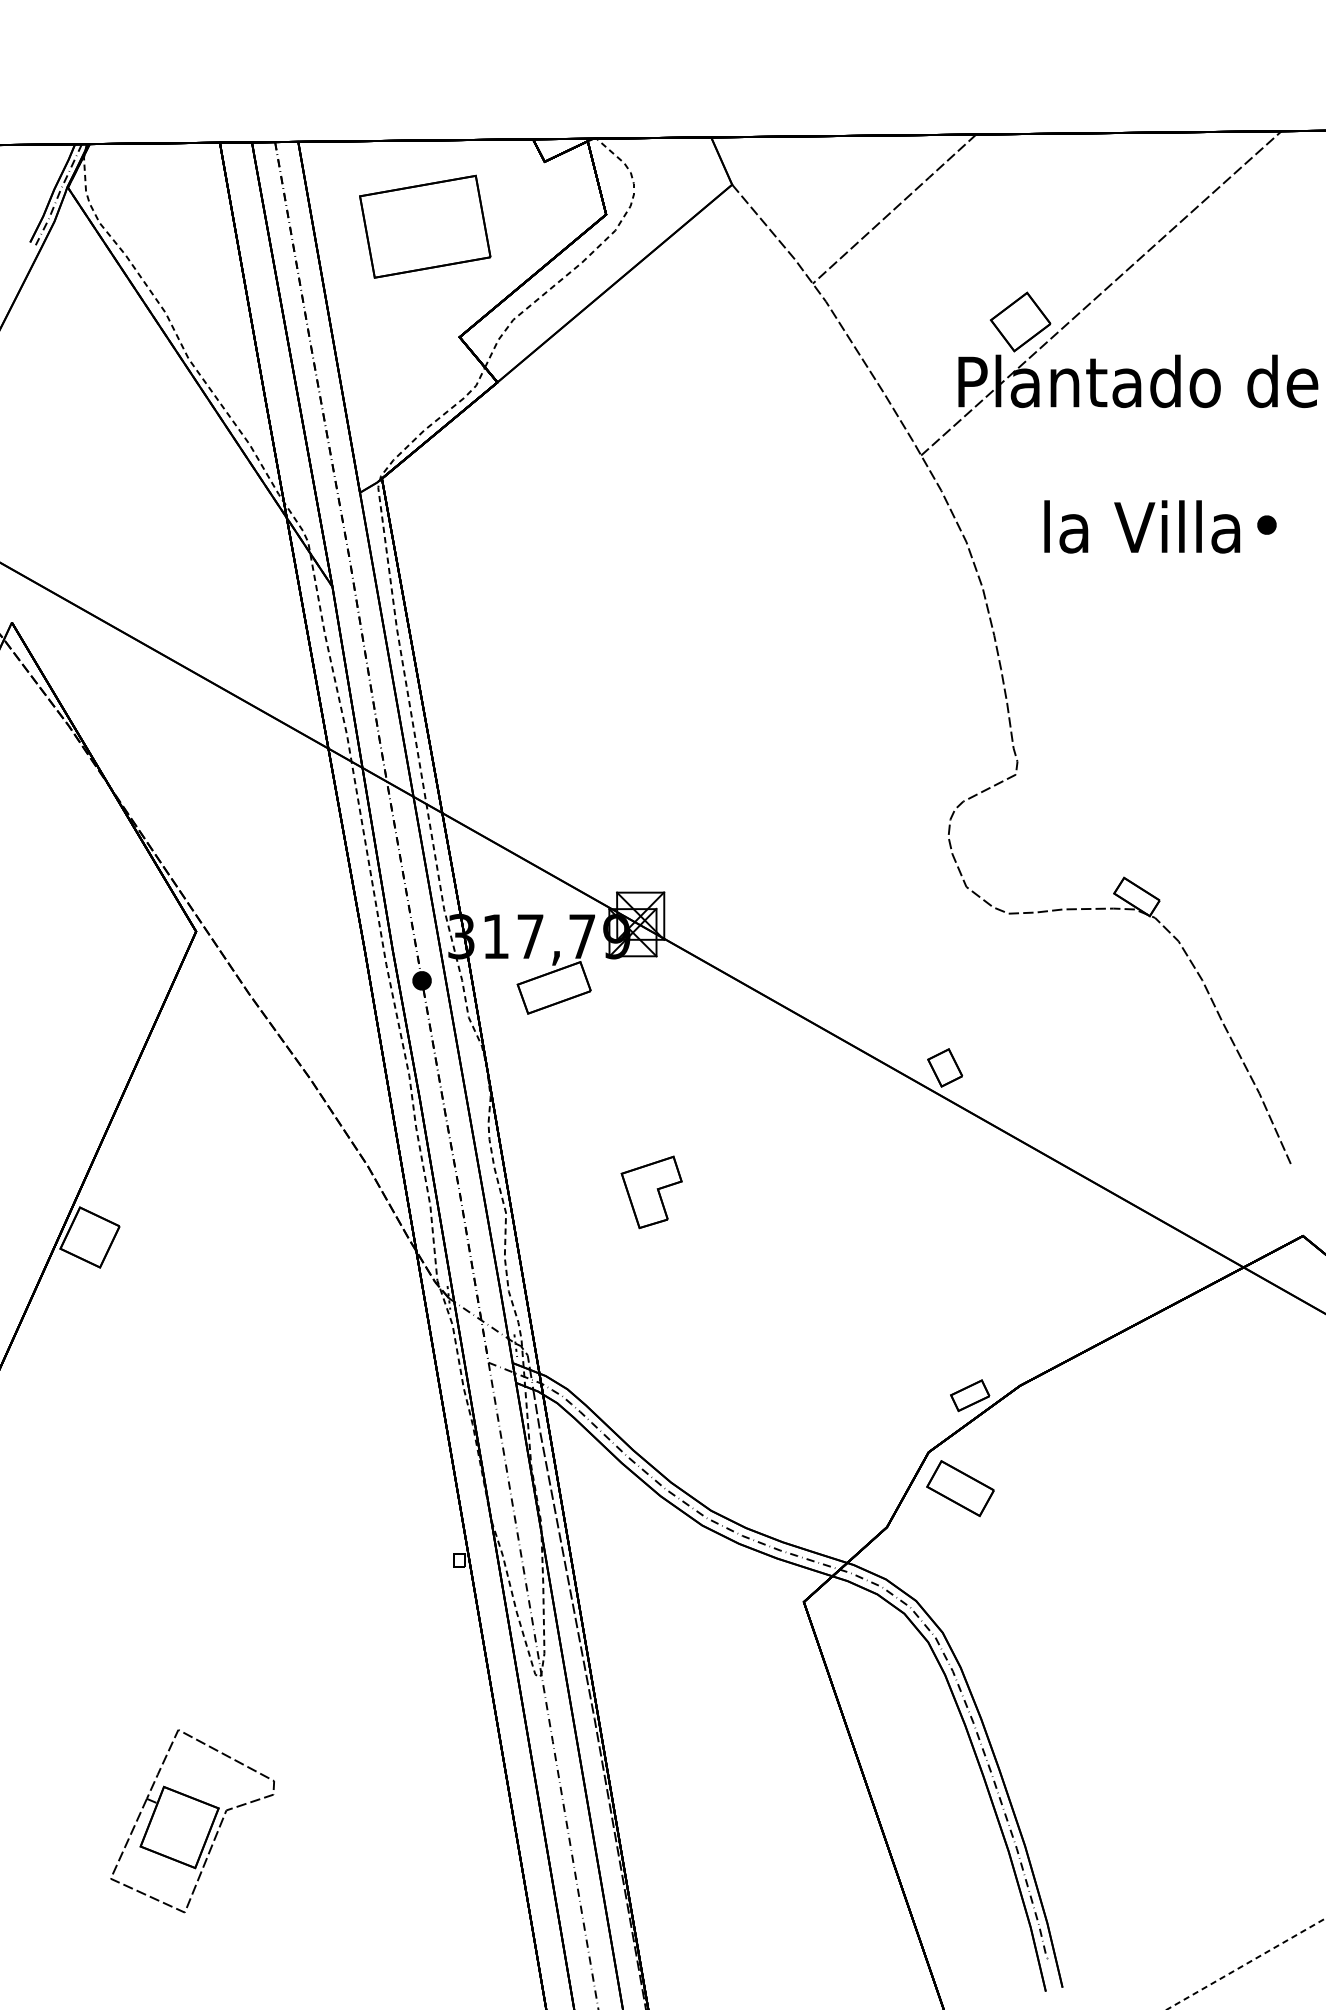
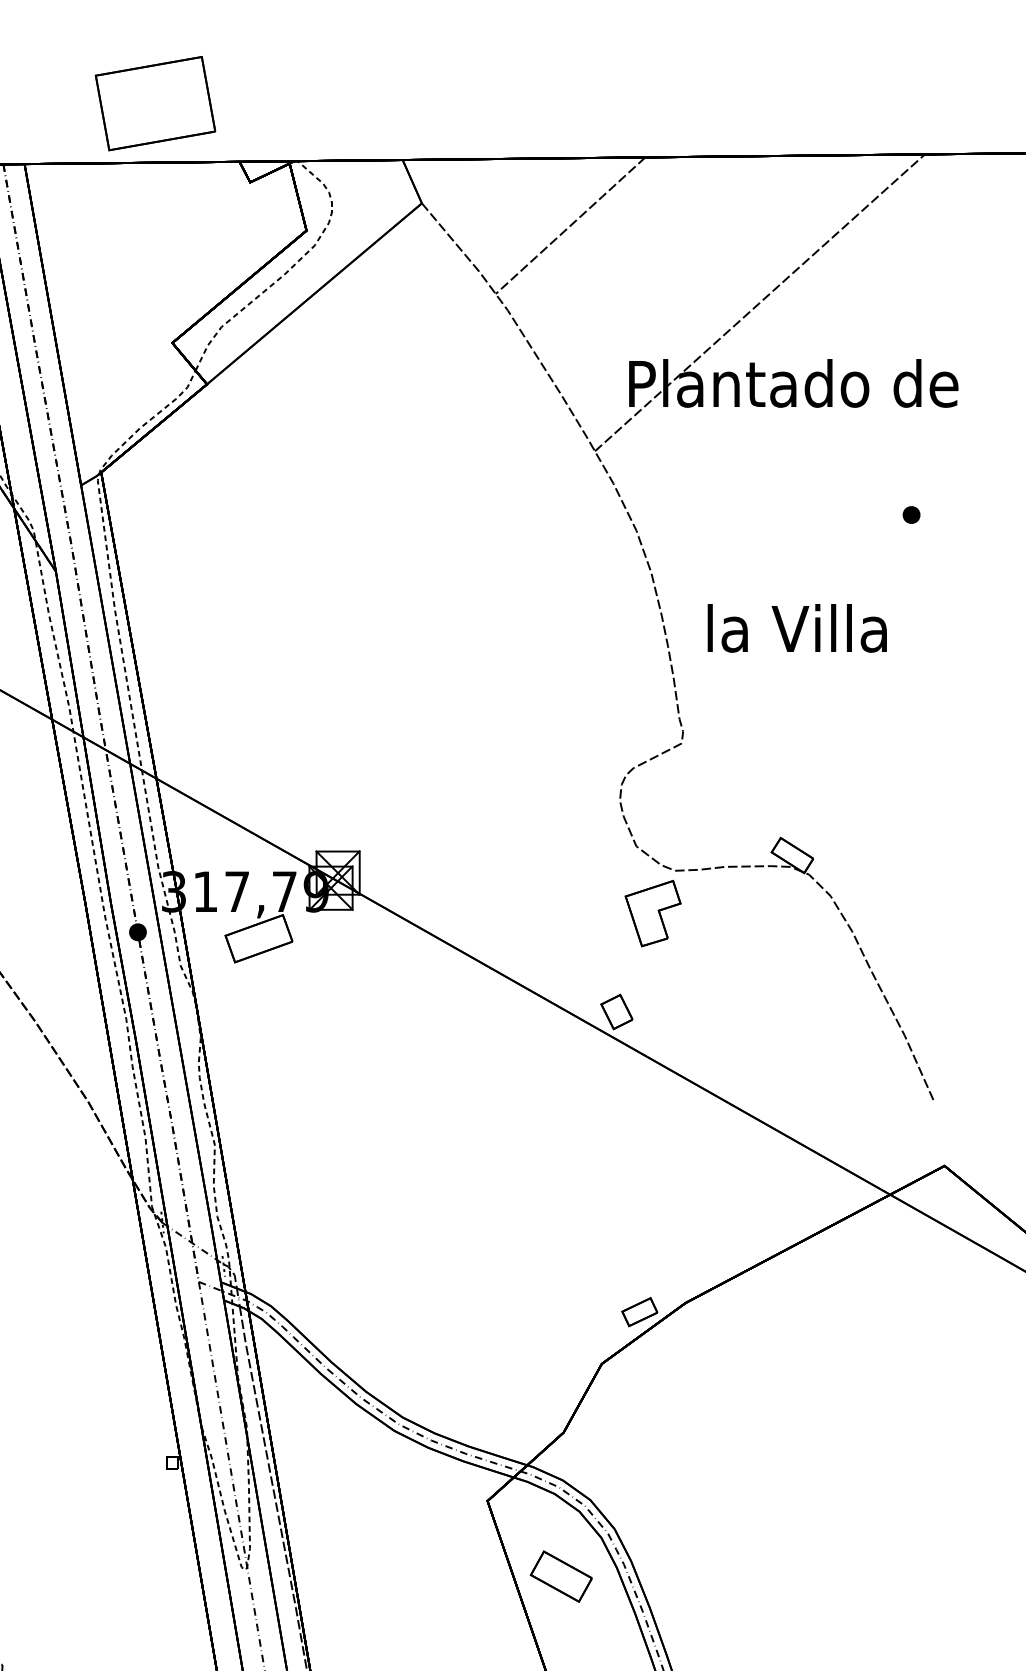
part: (425, 226) -> (155, 103), moved
part: (1020, 321) -> (685, 328), removed
text: (1142, 526) -> (797, 627), moved
part: (651, 1192) -> (652, 913), moved
part: (960, 1488) -> (561, 1576), moved

